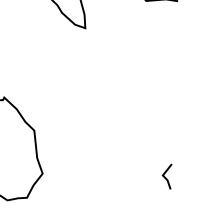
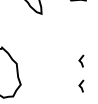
line: (167, 121) -> (81, 59), added

